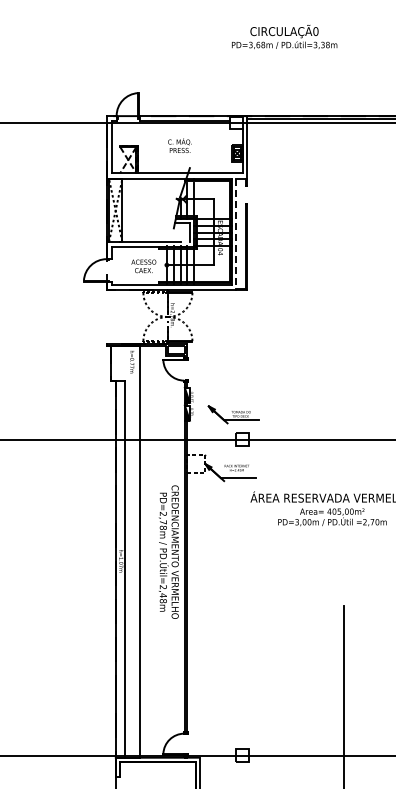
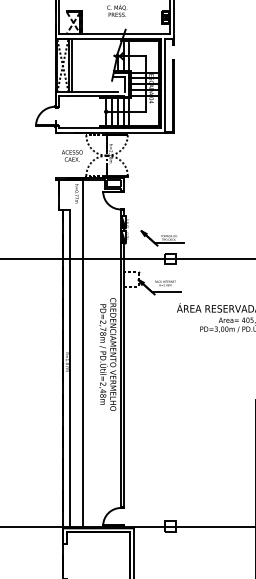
line: (126, 210) -> (72, 65), added
line: (236, 234) -> (165, 85), dashed -> solid
text: (143, 266) -> (72, 156), moved

